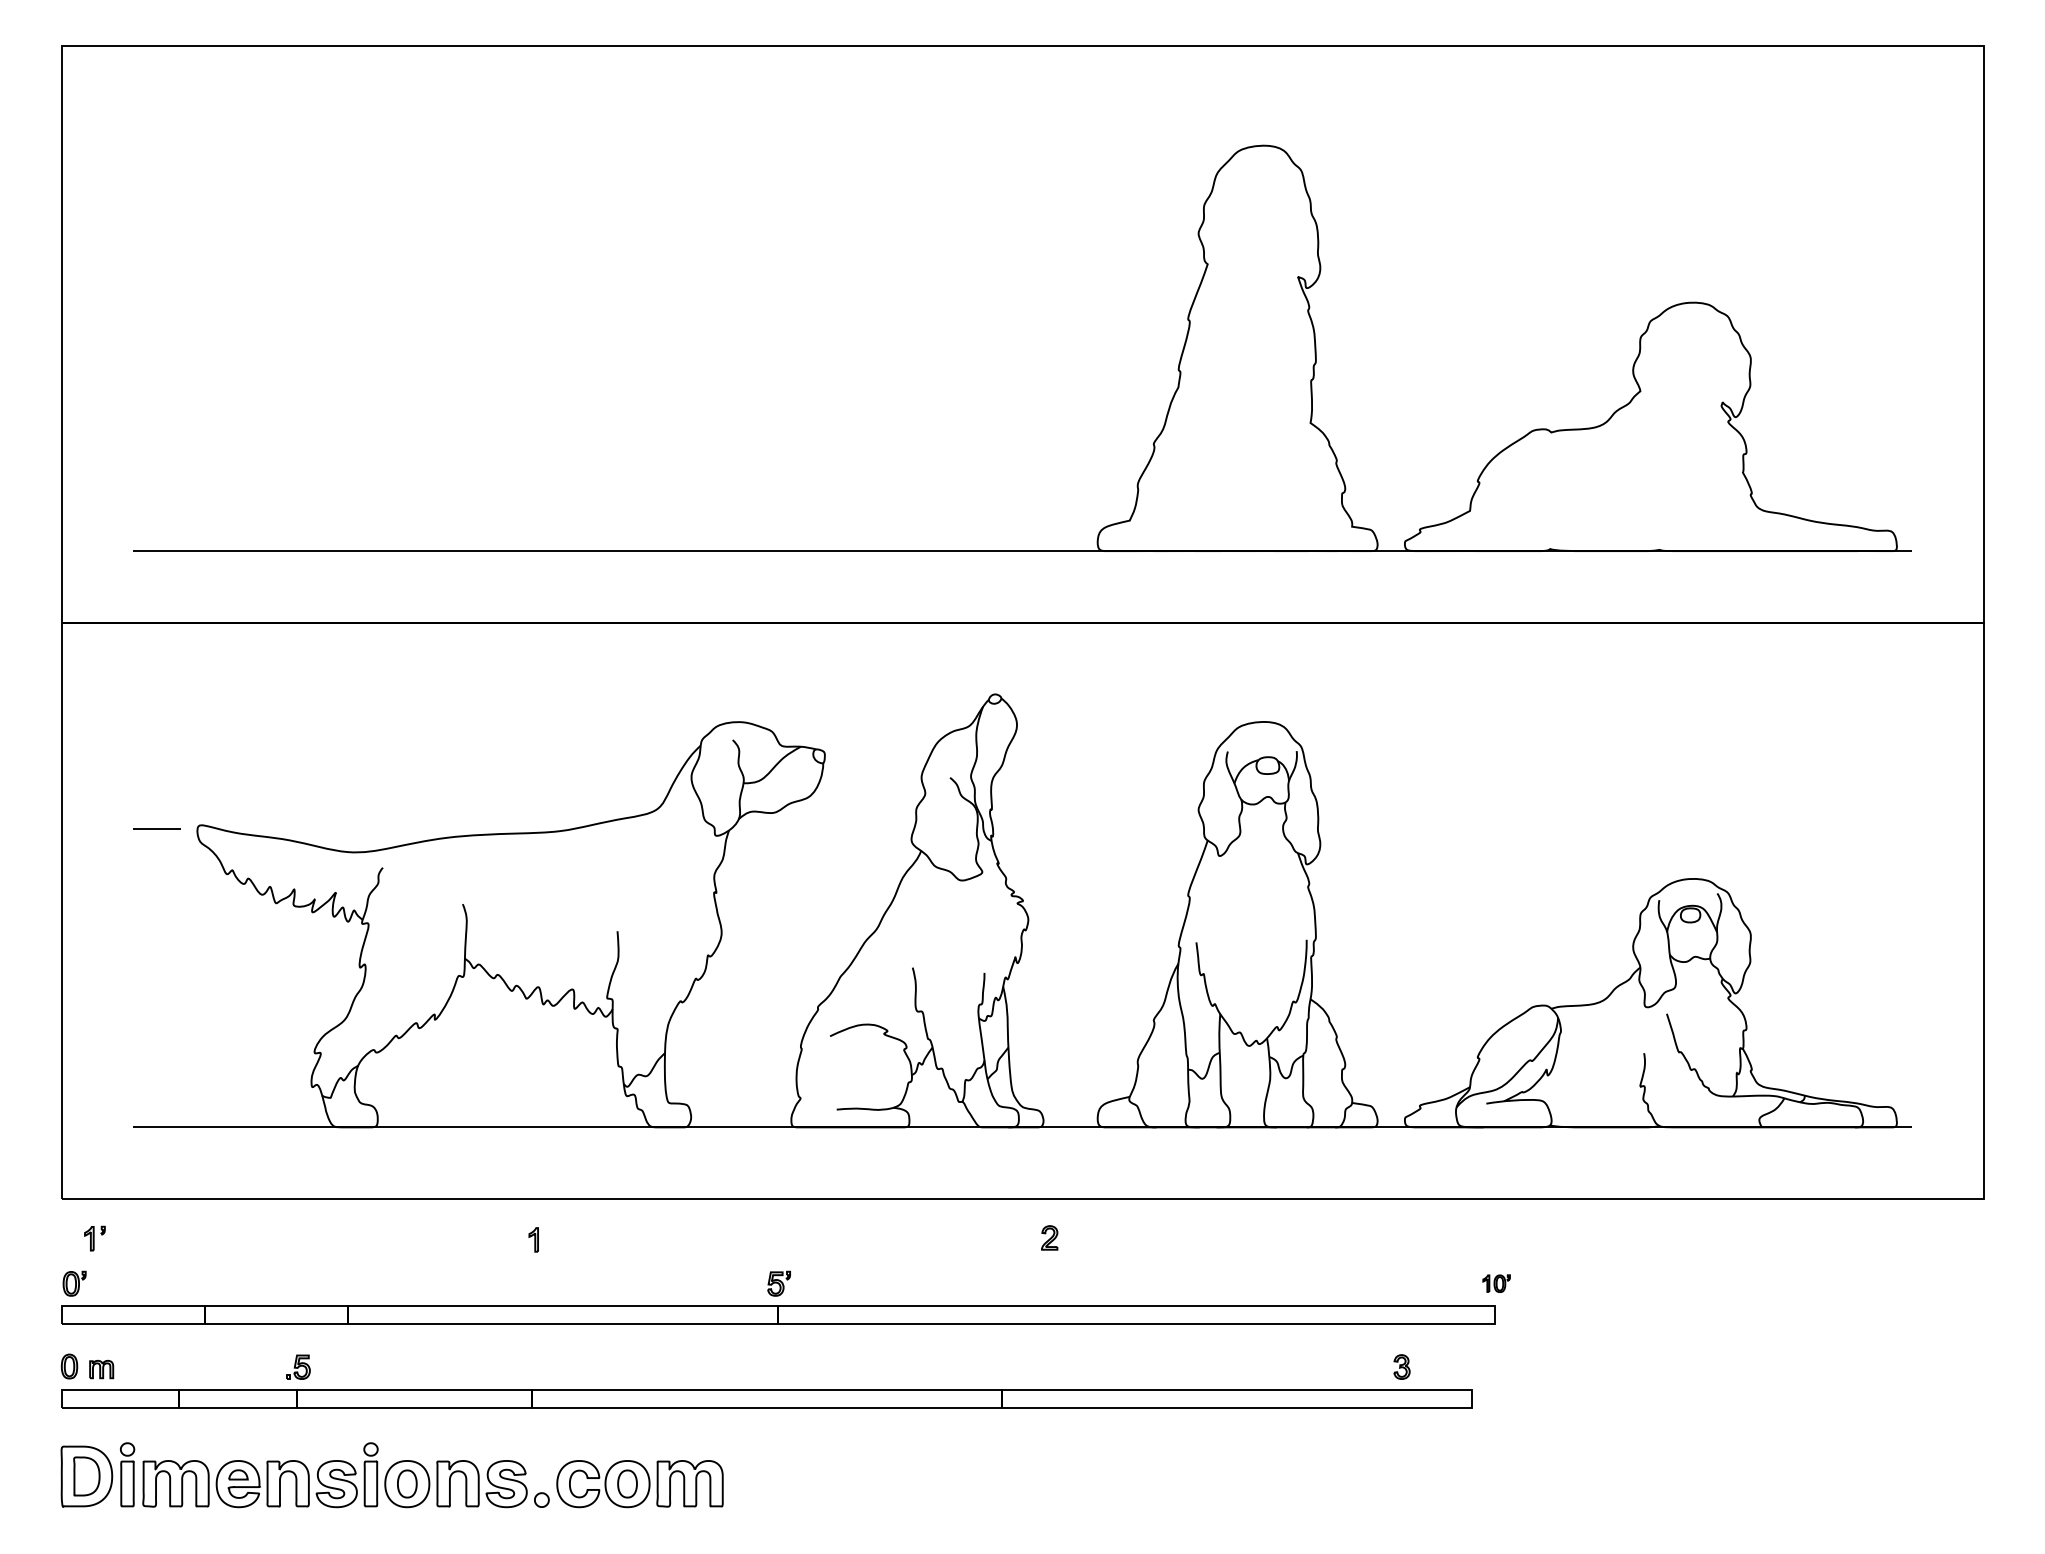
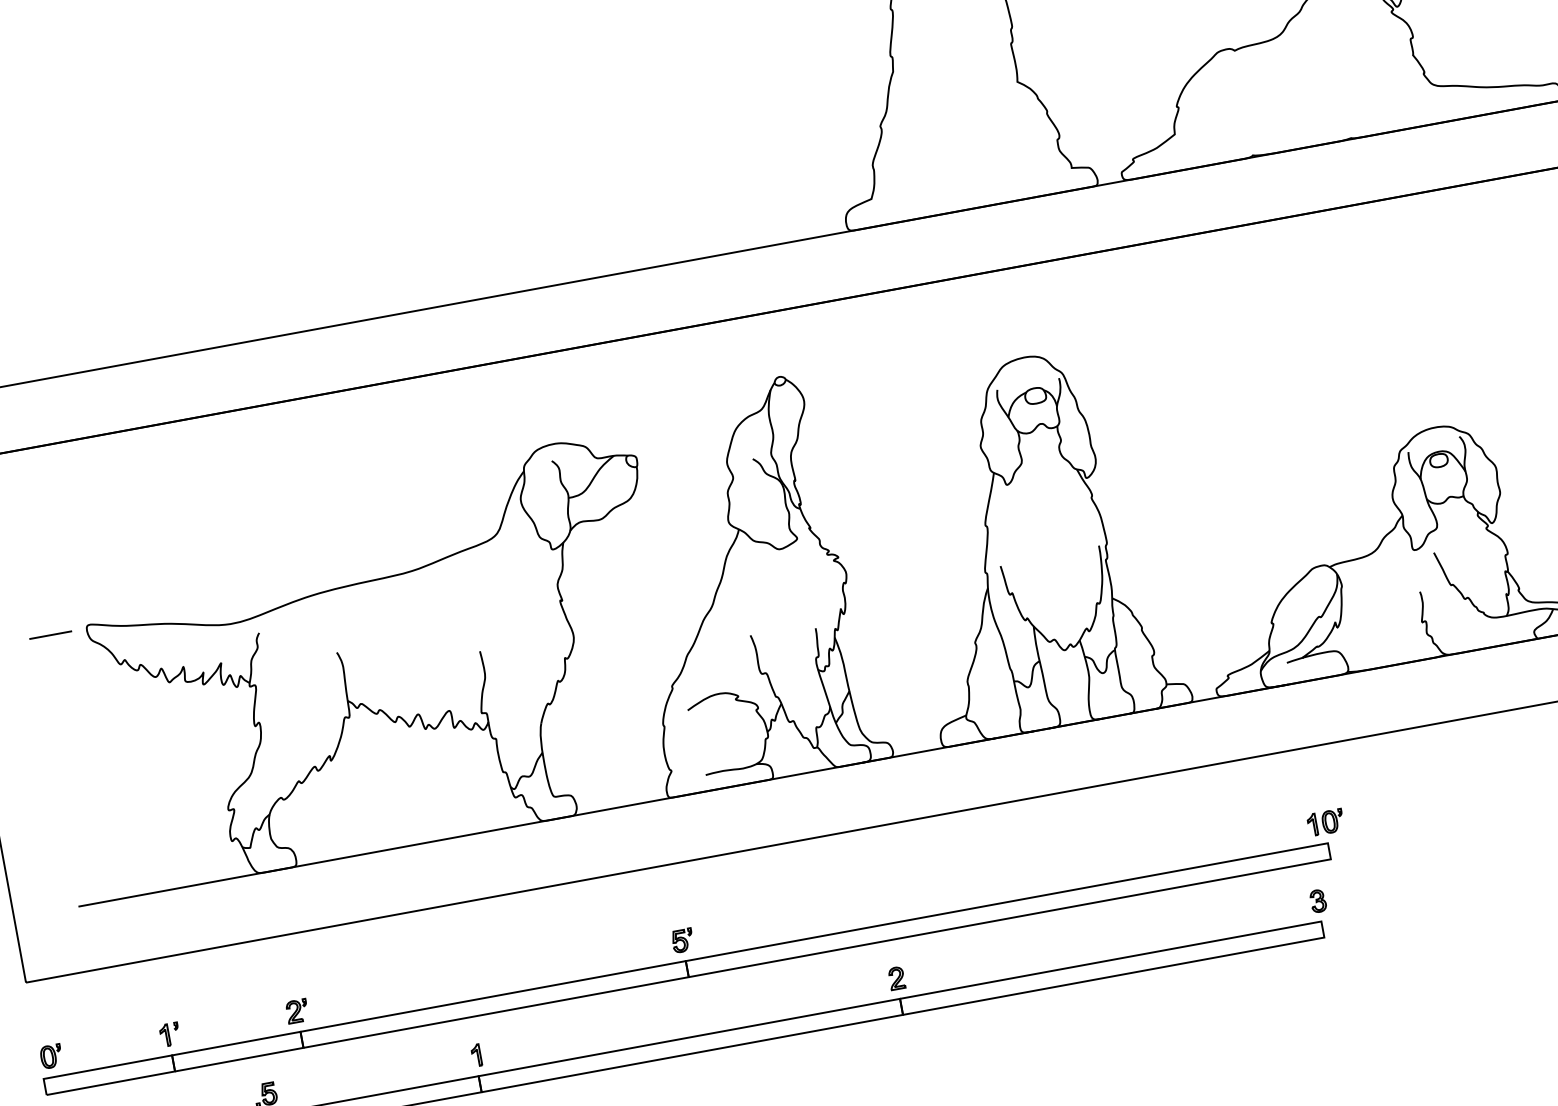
part: (1049, 1237) -> (896, 978), moved
part: (94, 1238) -> (169, 1034), moved
part: (533, 1239) -> (476, 1055), moved
part: (348, 1283) -> (296, 1011), added
part: (1496, 1283) -> (1325, 822), size x1.43
part: (1401, 1366) -> (1317, 900), moved

